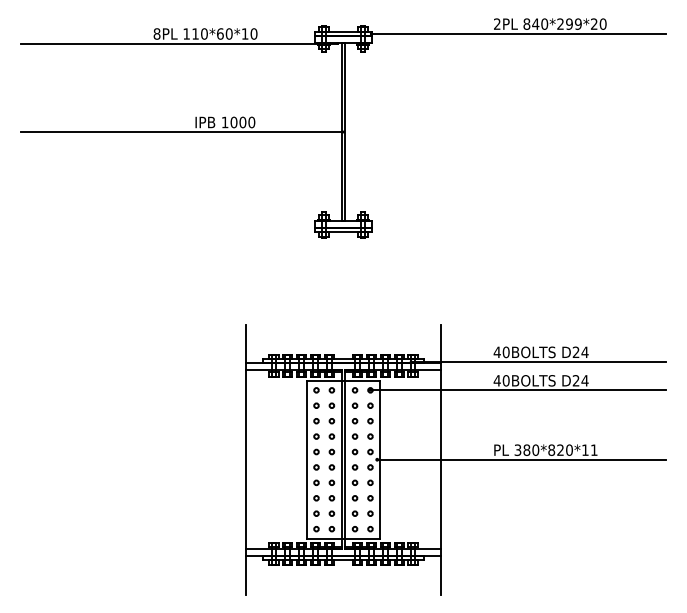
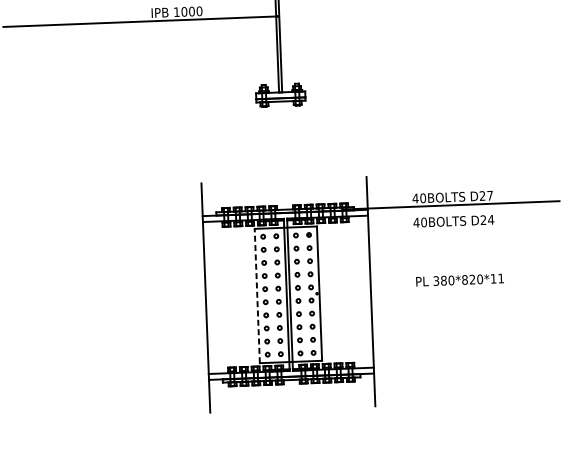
text: (584, 351) -> (489, 195), D24 -> D27
line: (518, 390) -> (434, 230), removed
line: (306, 459) -> (256, 295), solid -> dashed
line: (521, 459) -> (439, 288), removed

